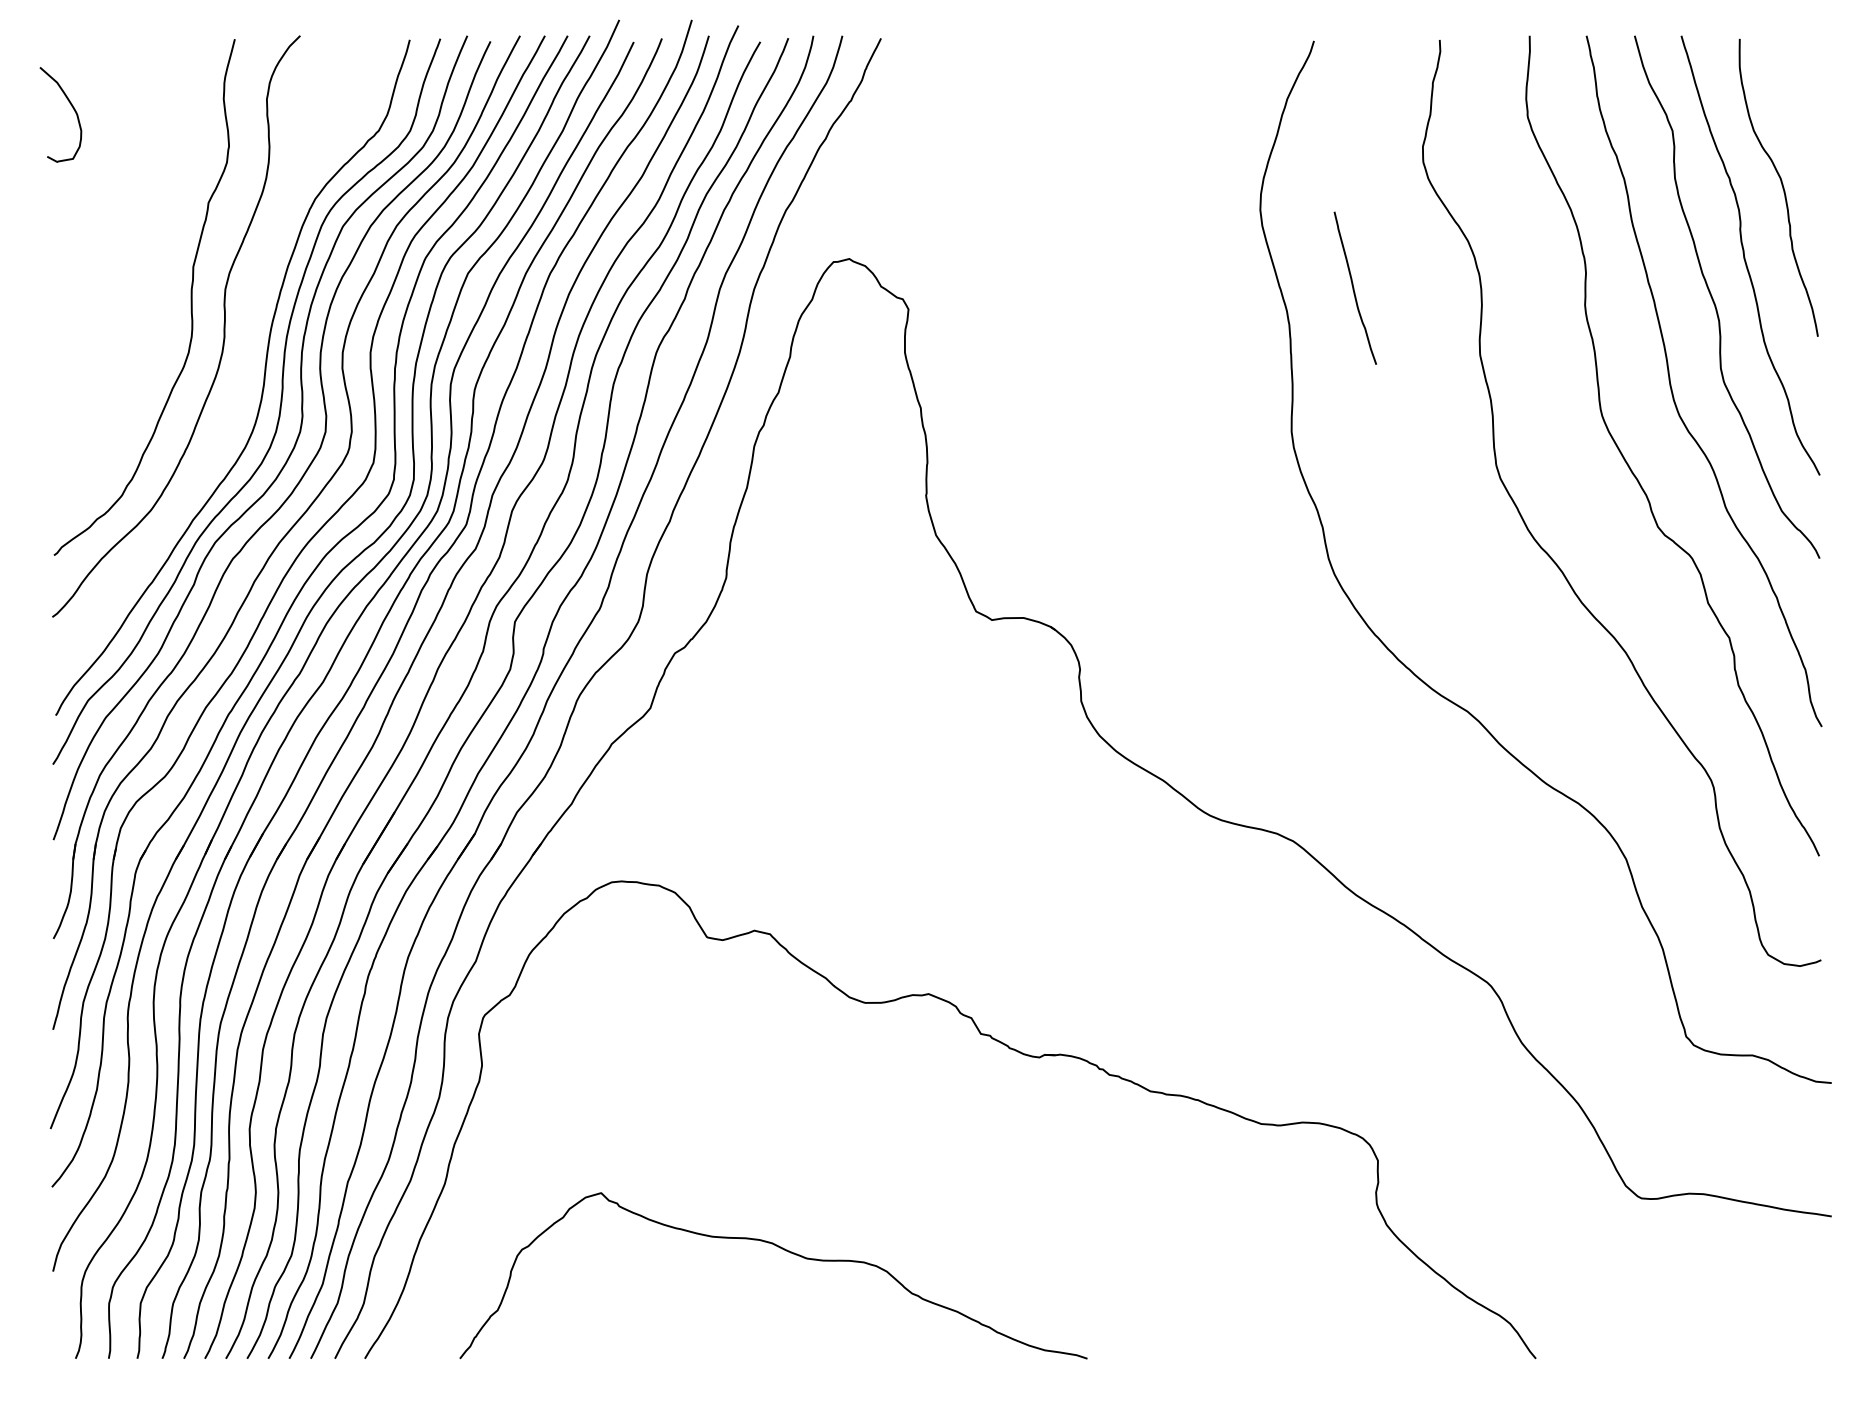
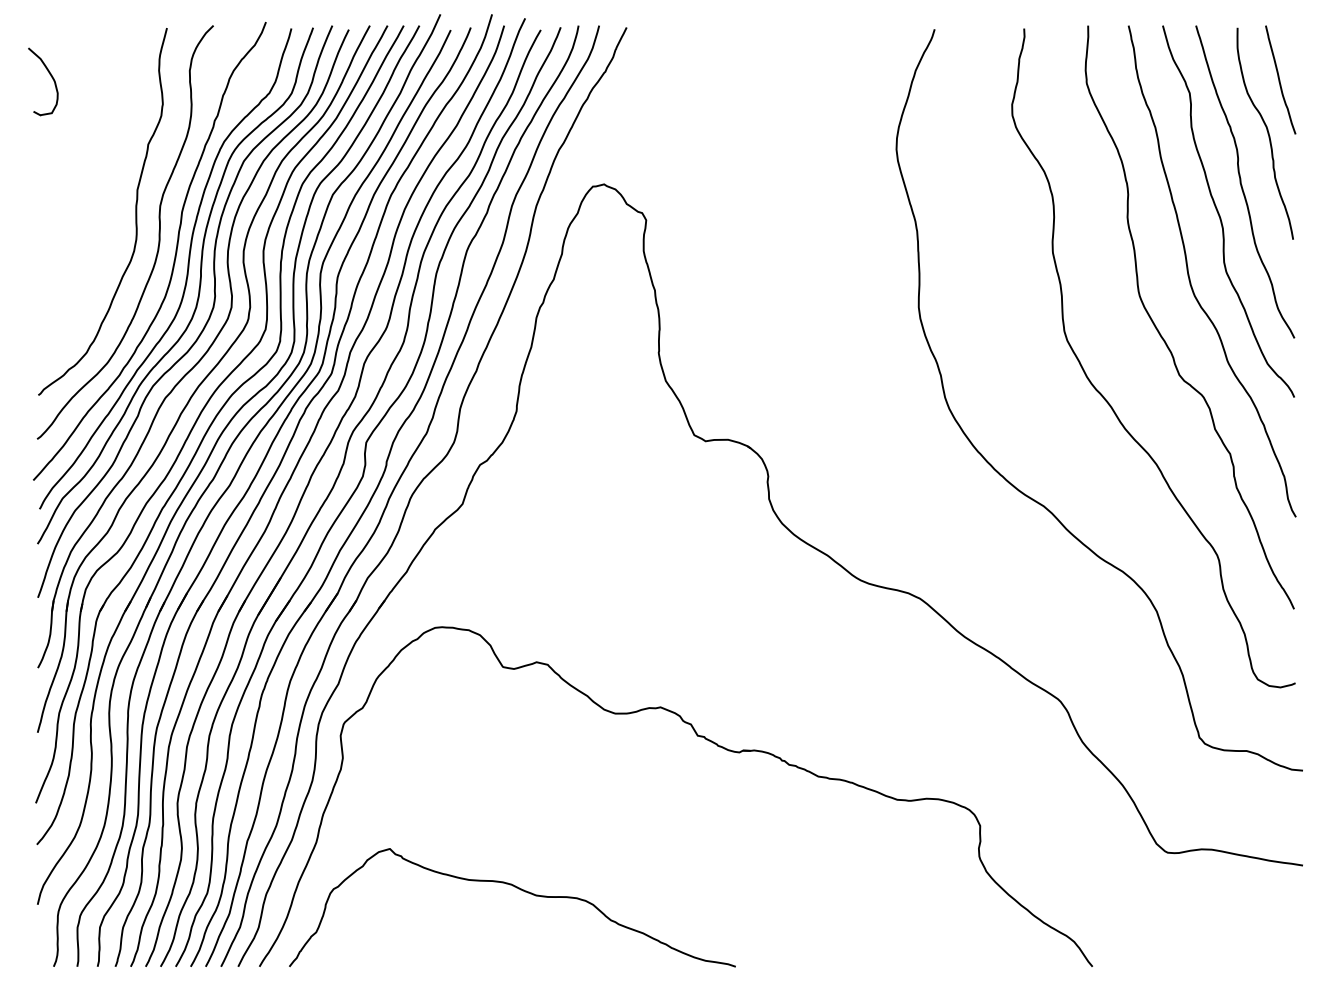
curve: (1354, 287) -> (1280, 79), moved
curve: (246, 355) -> (175, 253), added
curve: (786, 1251) -> (521, 890), moved

